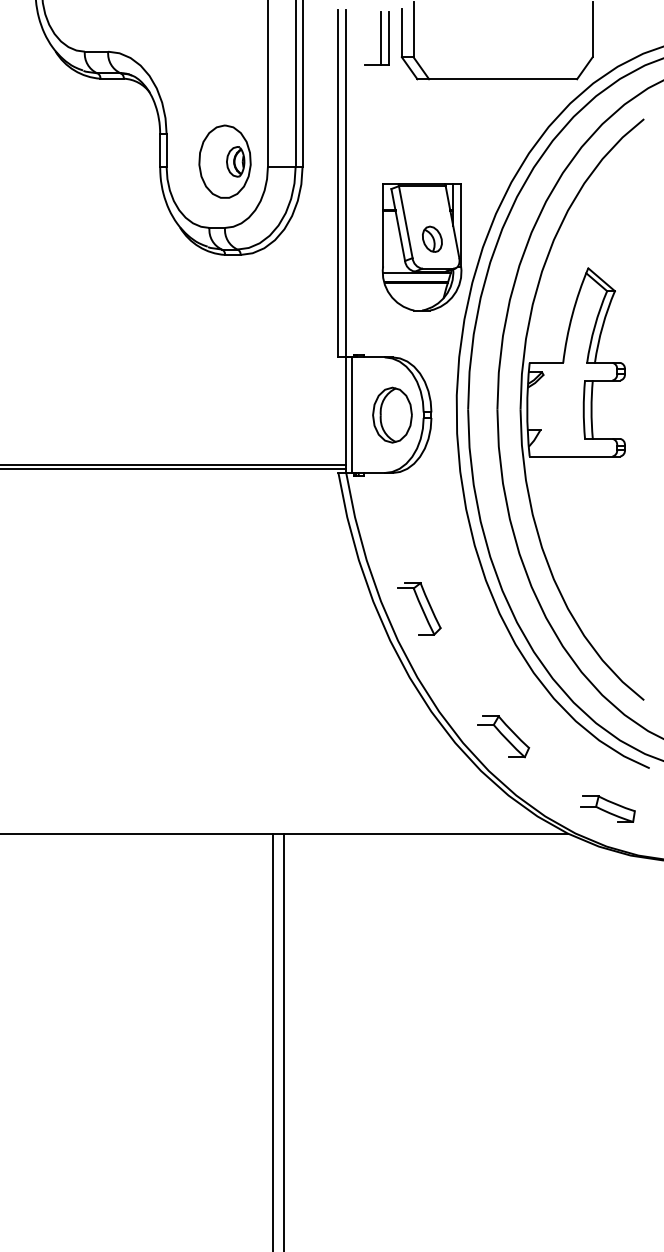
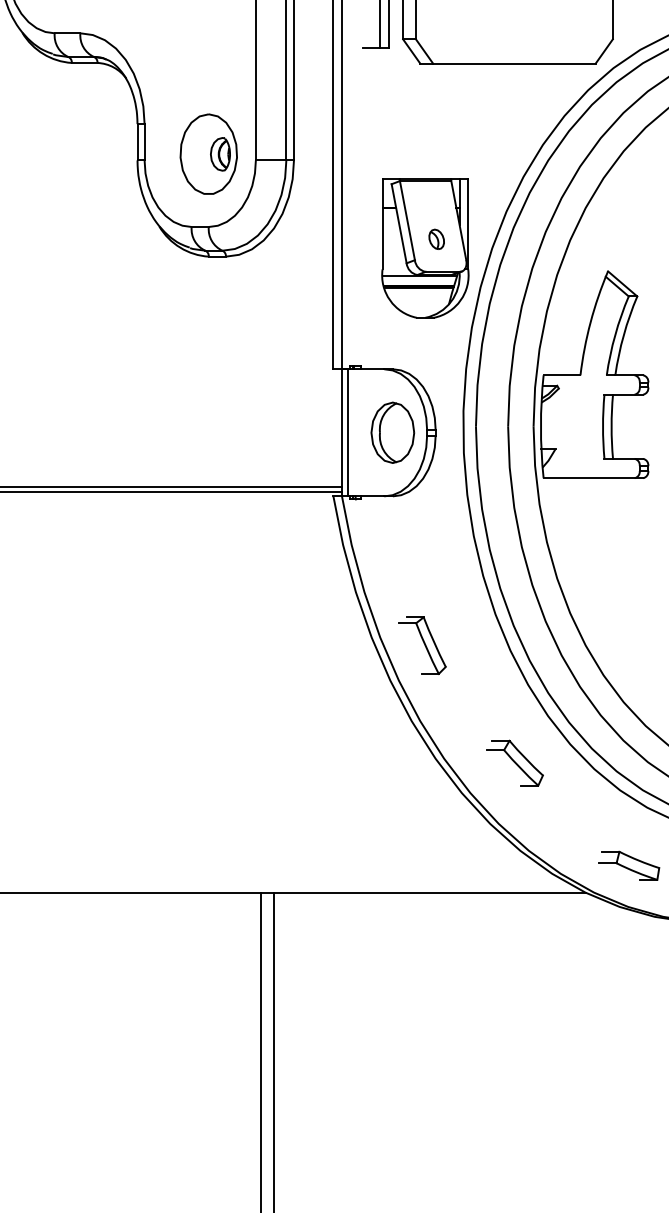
part: (432, 238) -> (436, 238), size x0.7
part: (503, 736) -> (514, 762), moved

